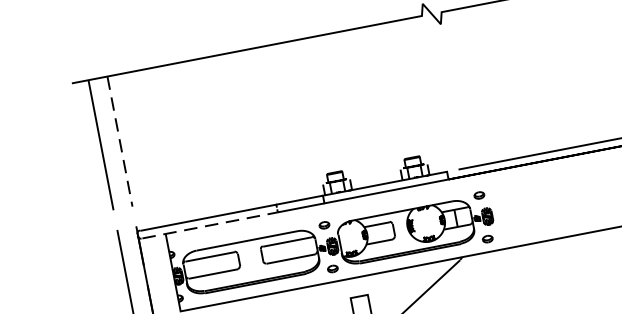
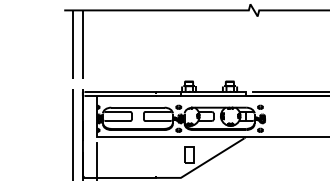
line: (119, 143) -> (82, 45), dashed -> solid
line: (211, 225) -> (121, 96), dashed -> solid

